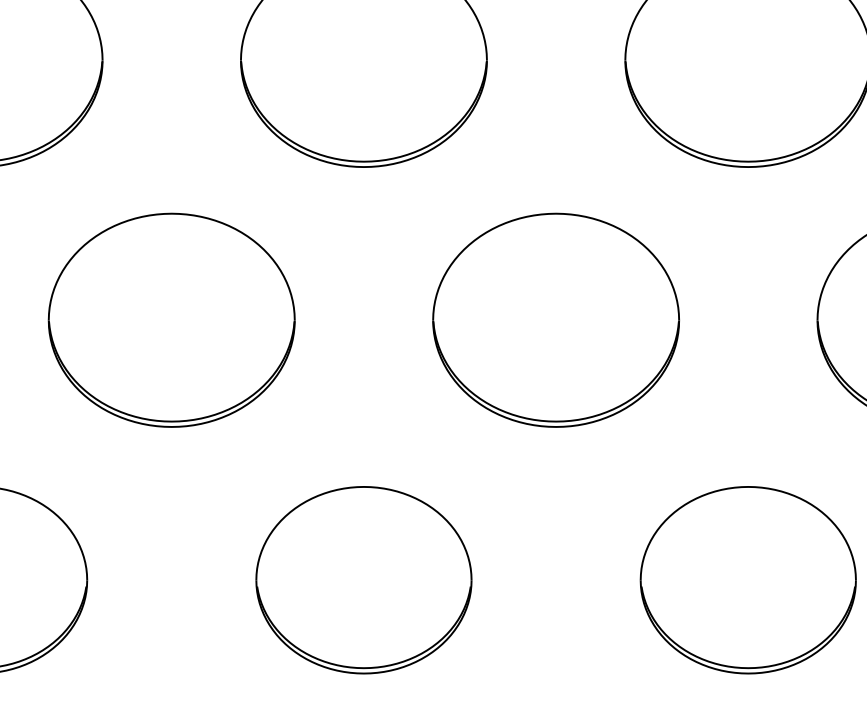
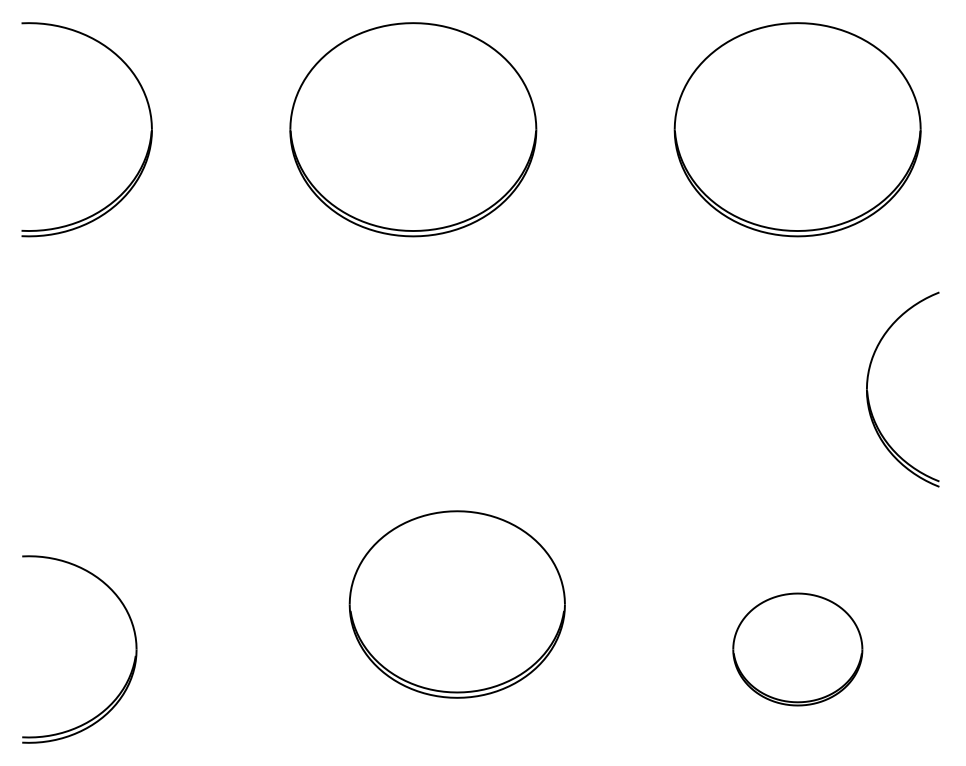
part: (171, 320) -> (220, 389), removed
part: (556, 320) -> (605, 389), removed
part: (363, 580) -> (456, 604), moved
part: (748, 580) -> (797, 649), size x0.6

